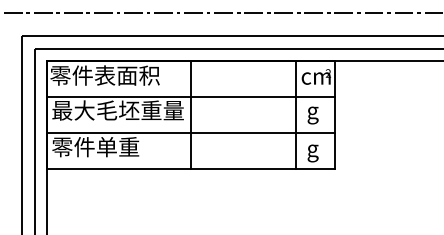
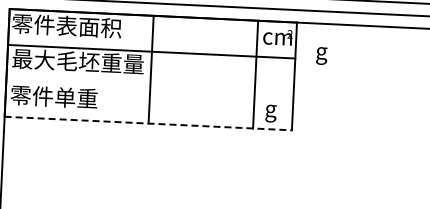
text: (312, 115) -> (321, 55), moved
line: (190, 133) -> (149, 87), removed
line: (190, 169) -> (147, 123), solid -> dashed

